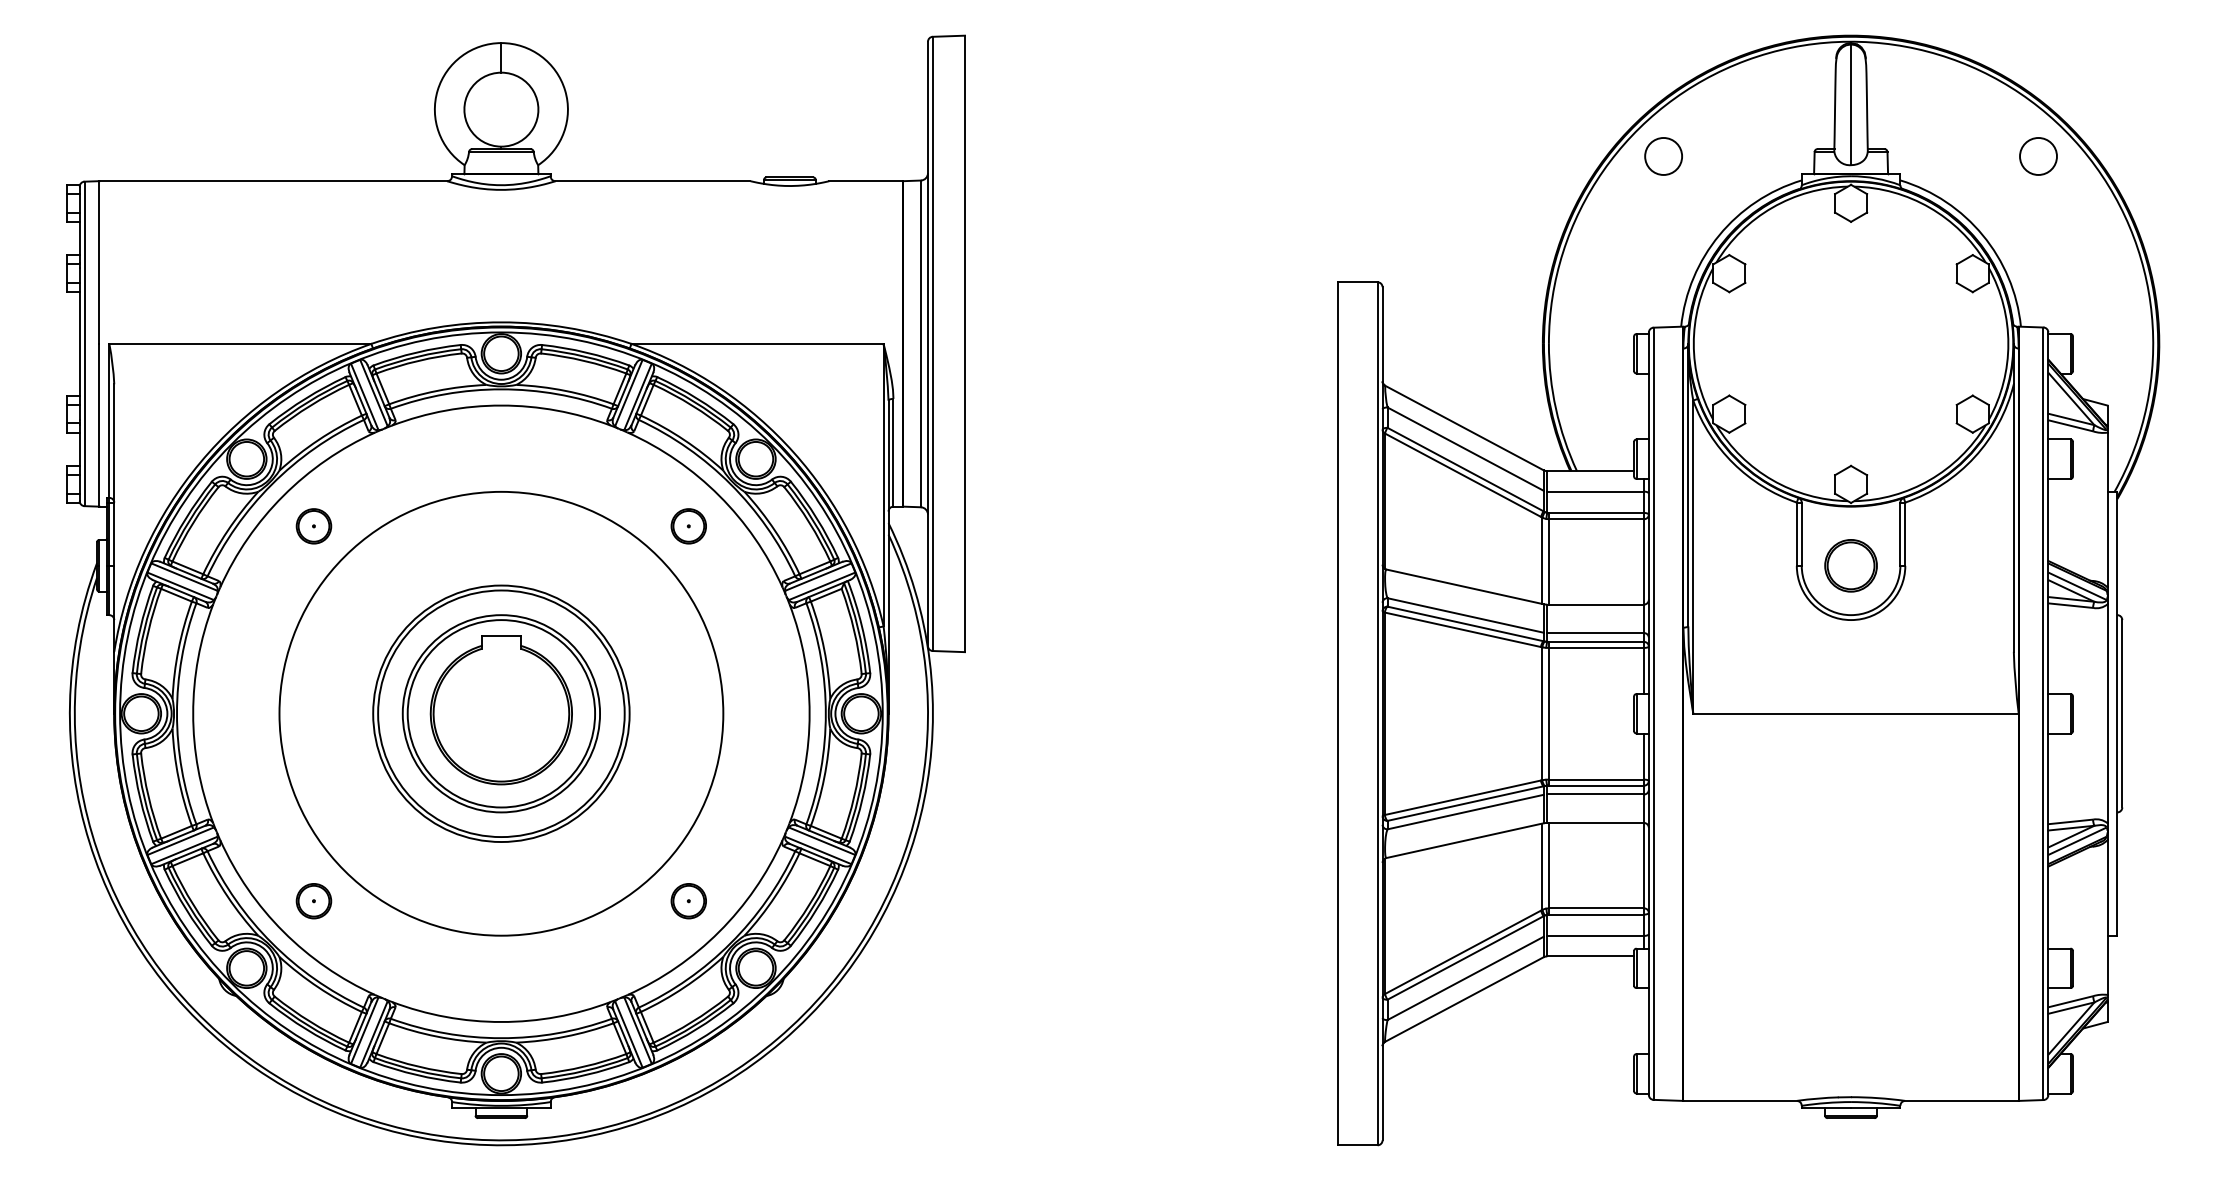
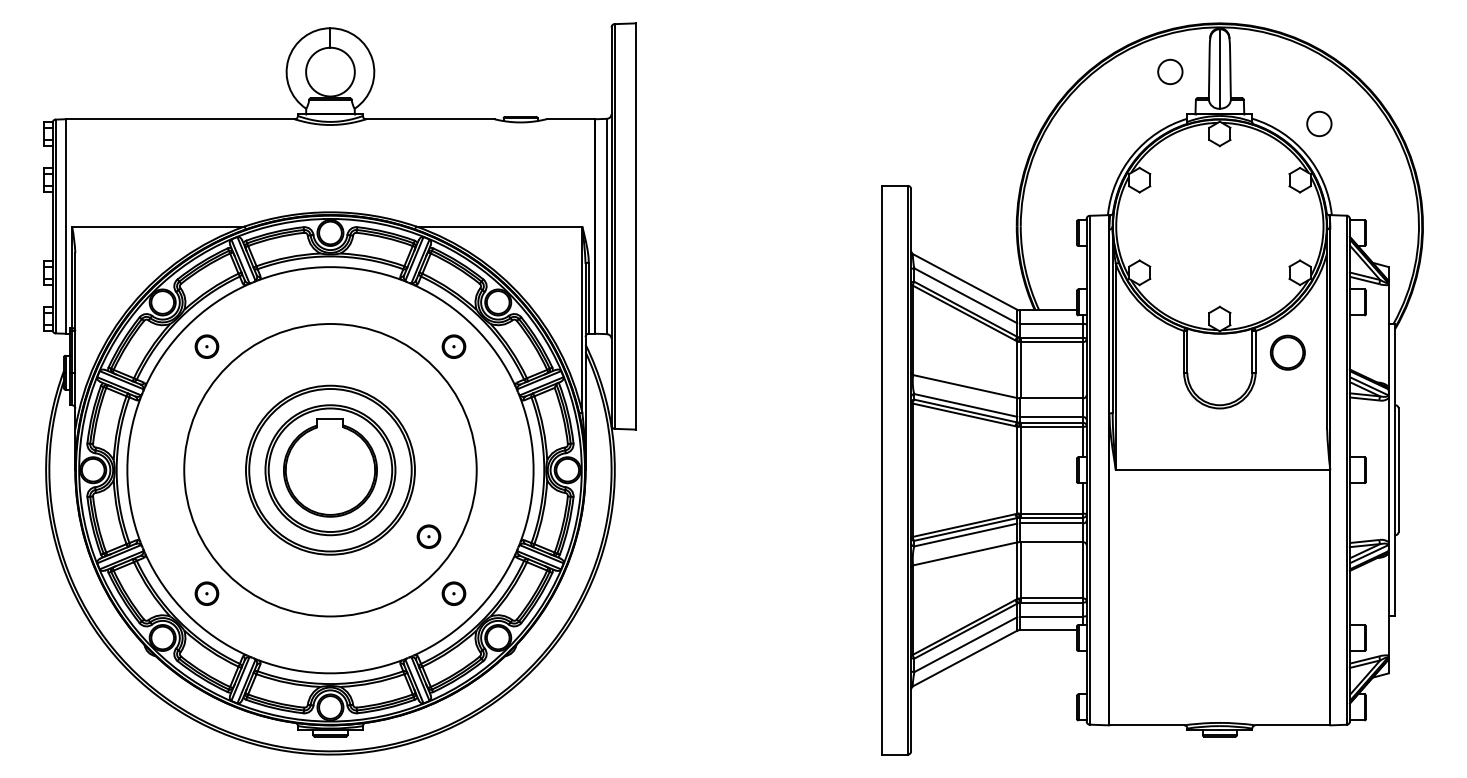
circle: (1663, 155) -> (1170, 71), moved
circle: (2038, 155) -> (1319, 123), moved
part: (1850, 565) -> (1287, 352), moved
part: (650, 814) -> (428, 536), added

